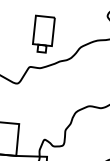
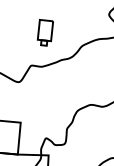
part: (43, 33) -> (45, 32), size x0.7

